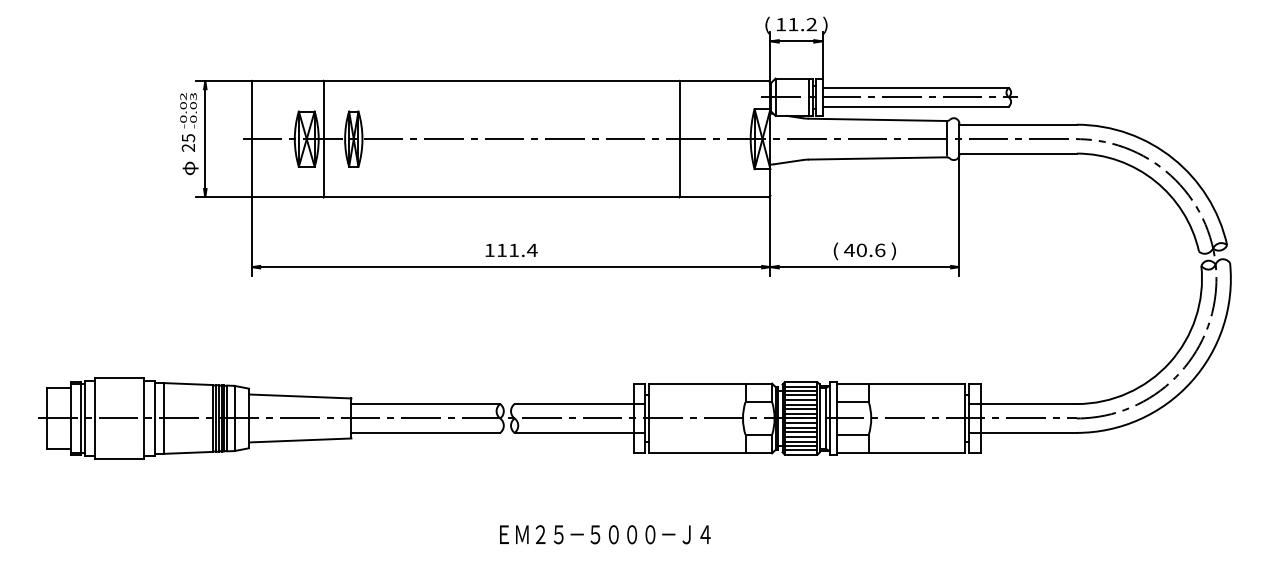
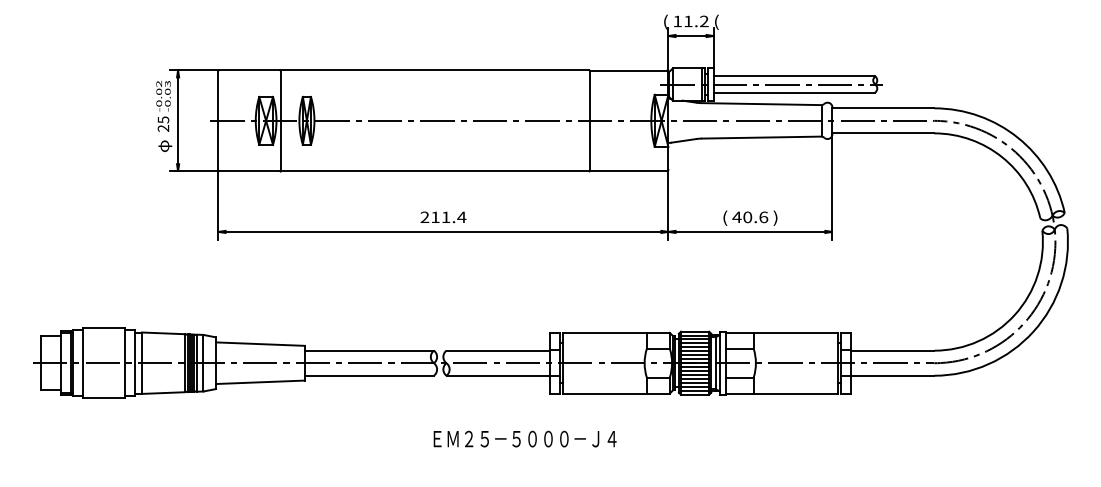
text: (825, 24) -> (716, 21), ) -> (
text: (489, 249) -> (424, 216), 111.4 -> 211.4
text: (604, 534) -> (524, 438), moved

